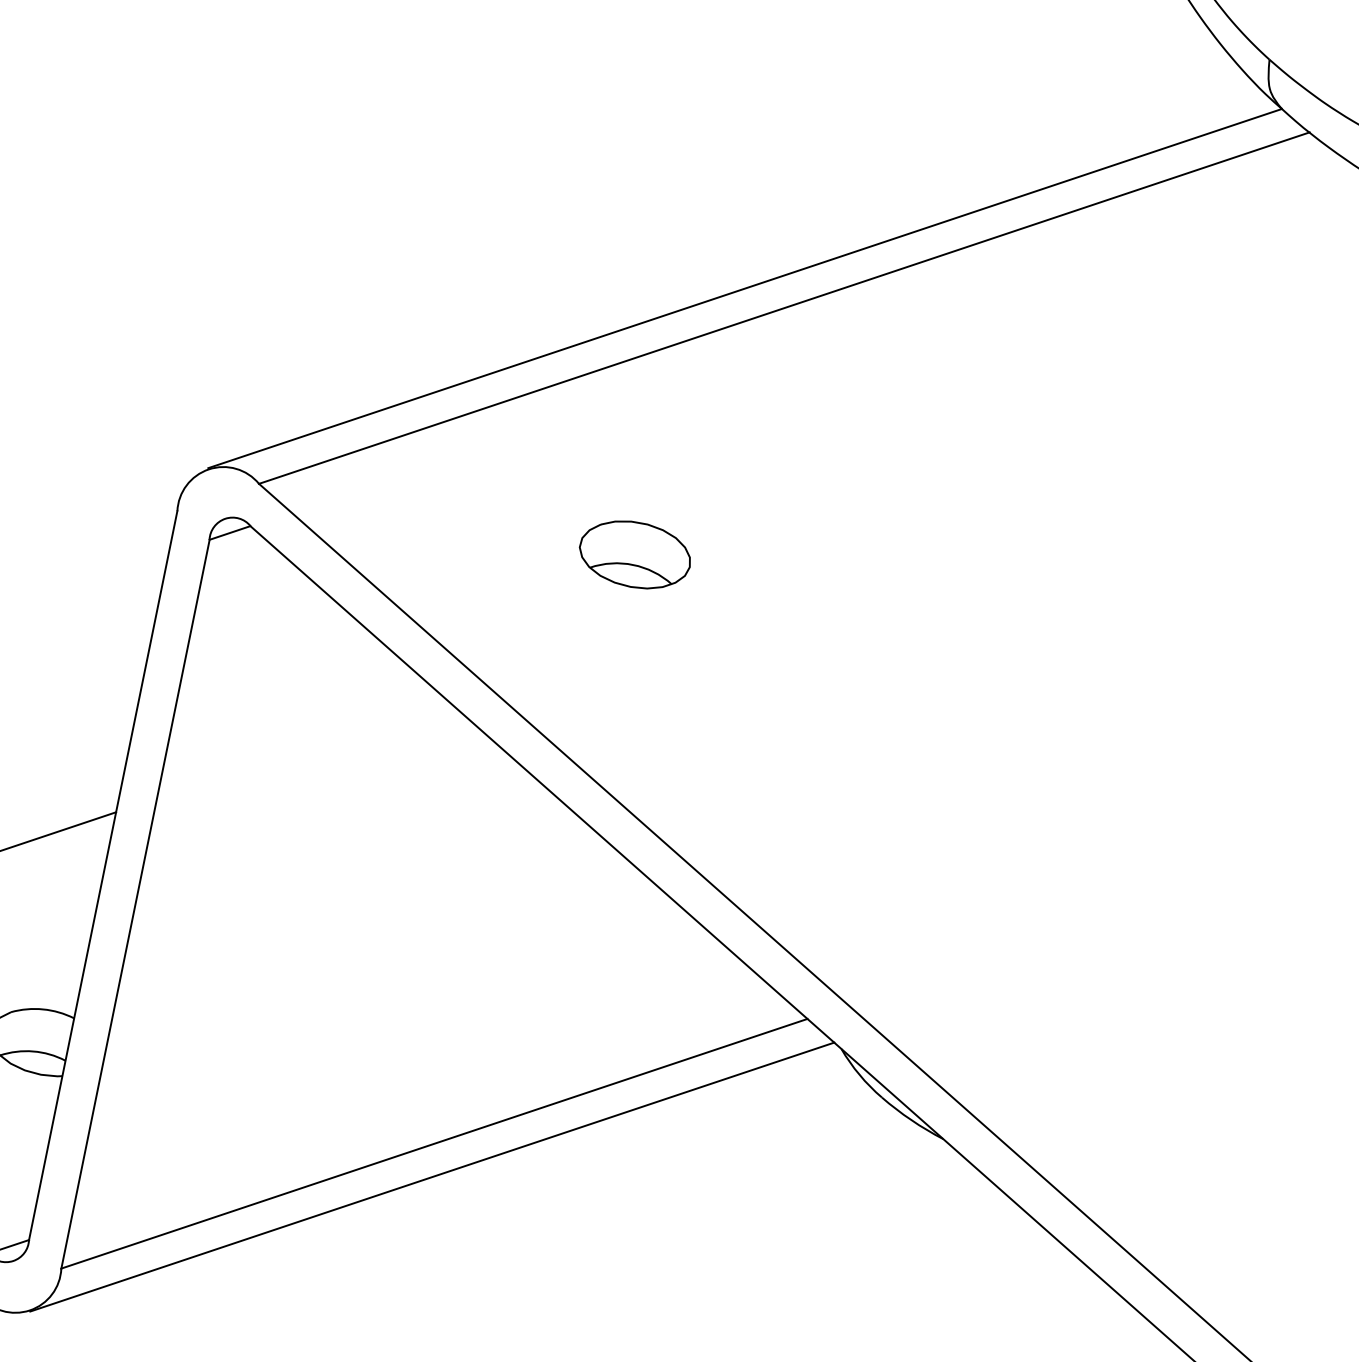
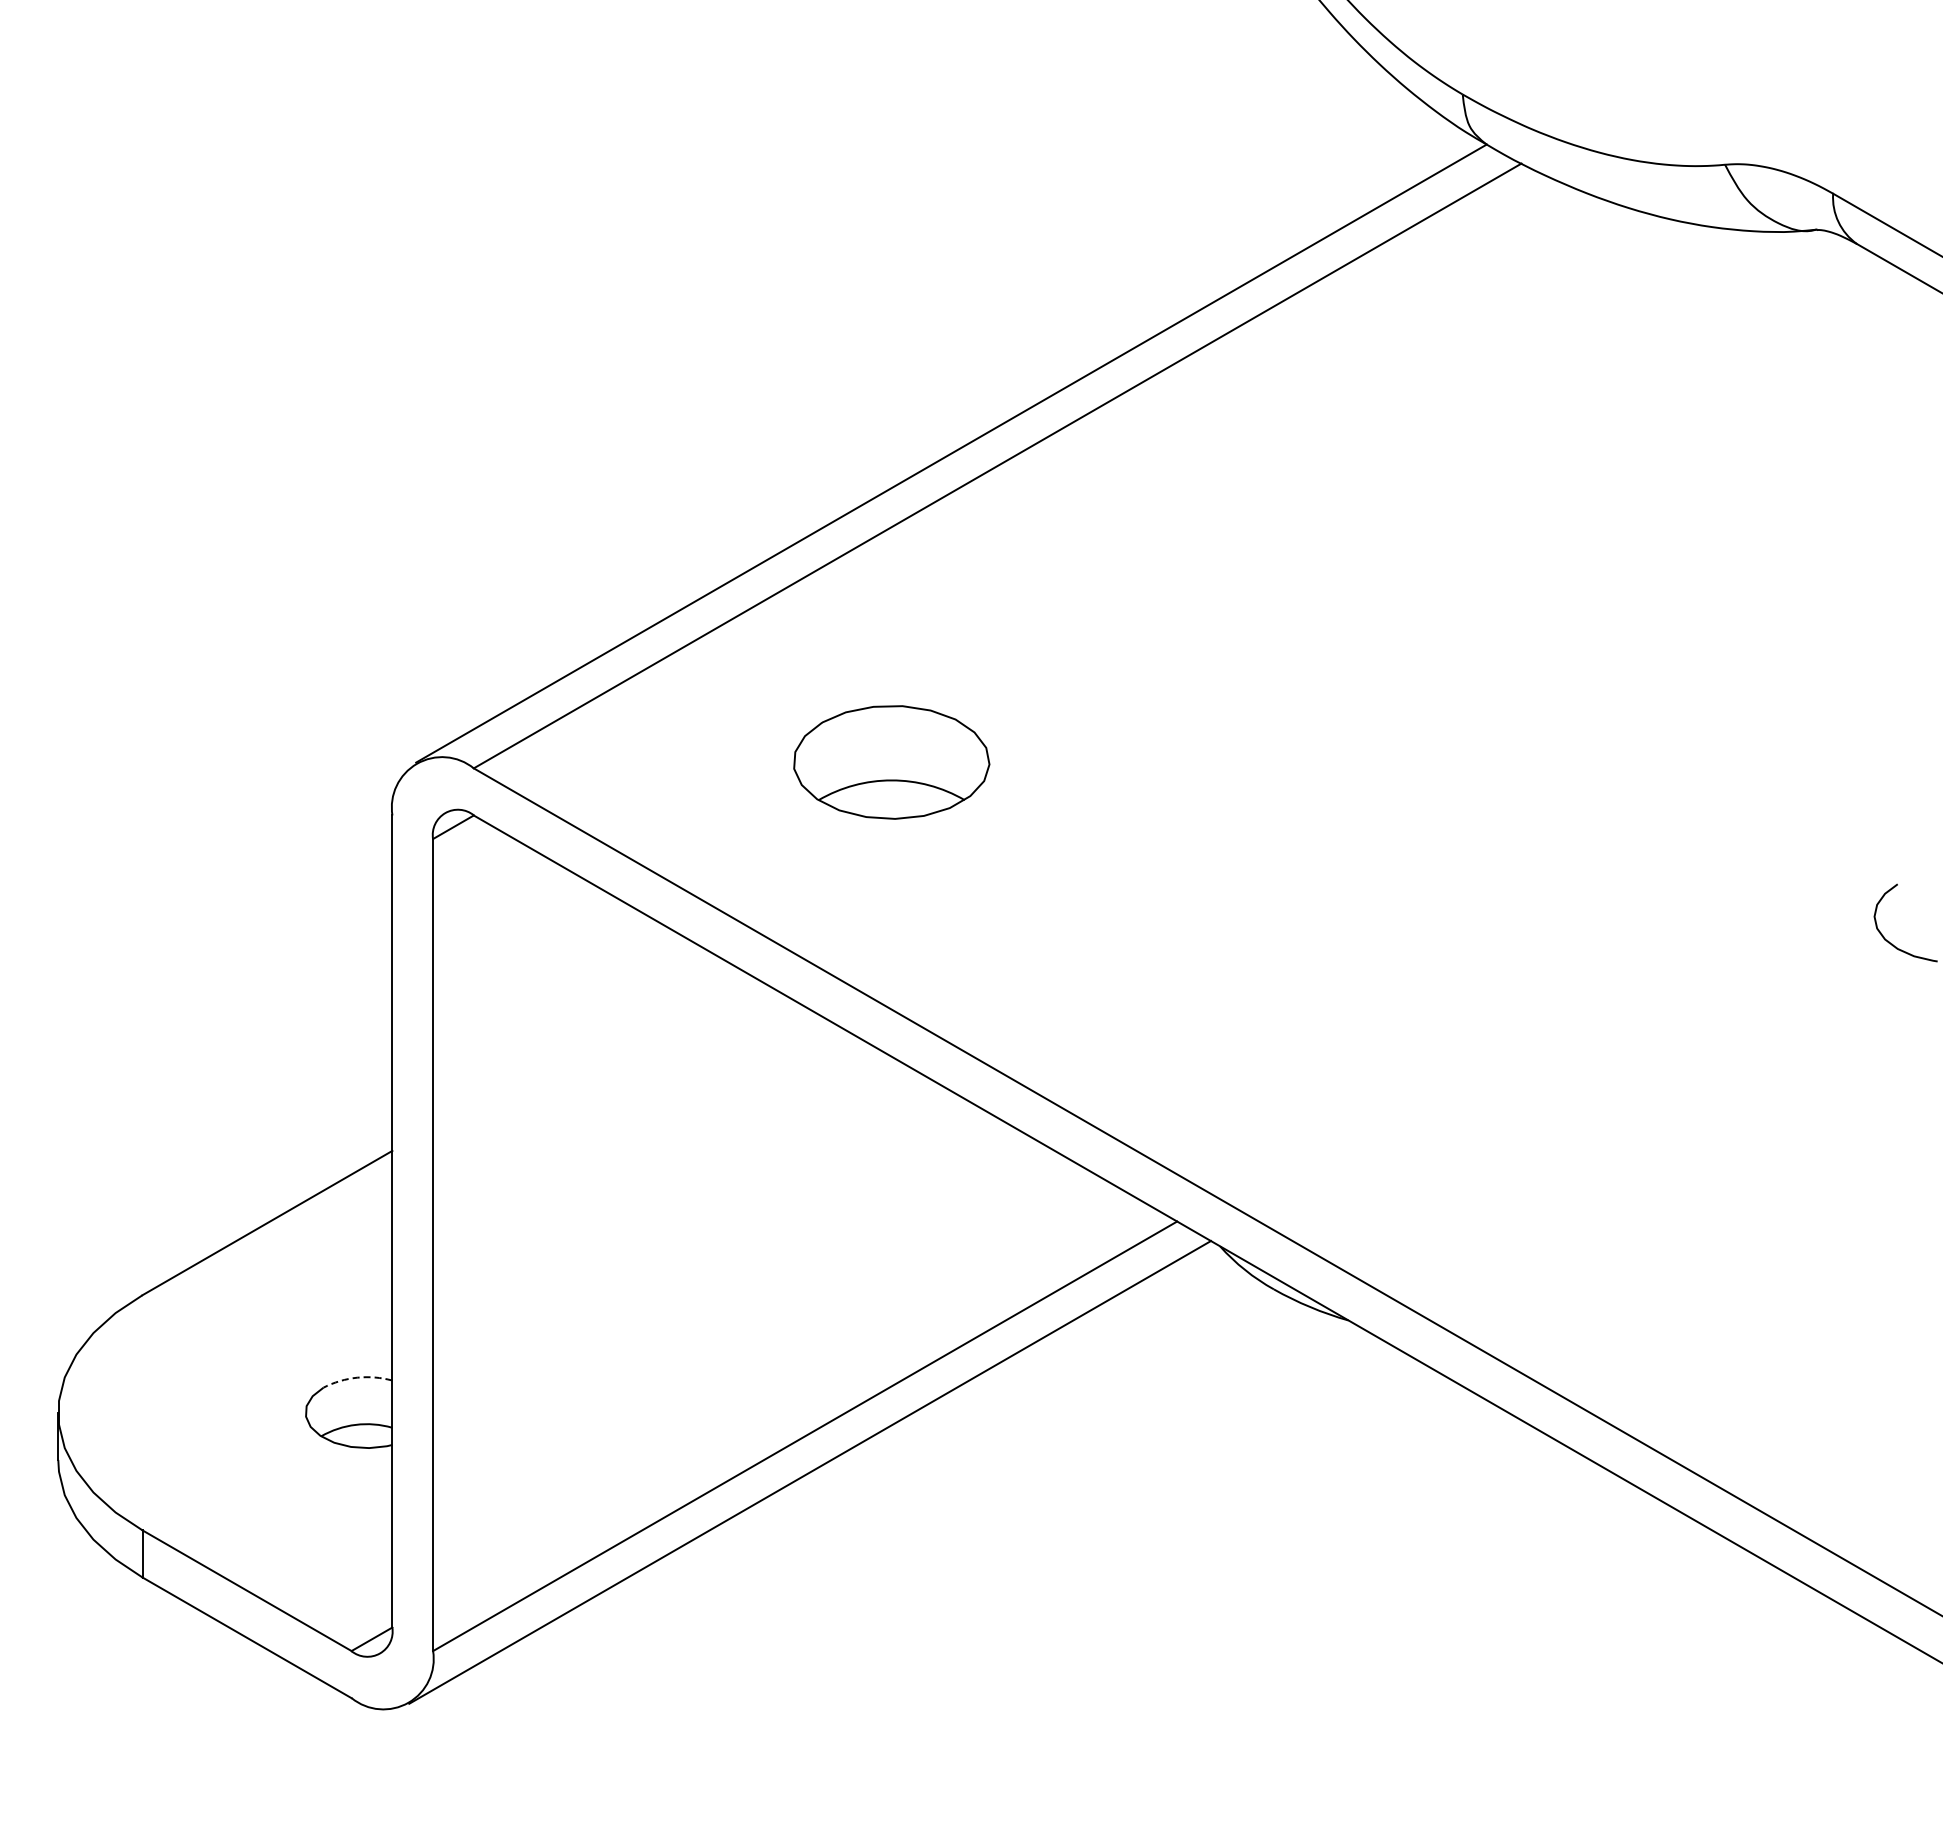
part: (634, 554) -> (891, 762), size x1.6
arc: (43, 1009) -> (357, 1377), solid -> dashed

